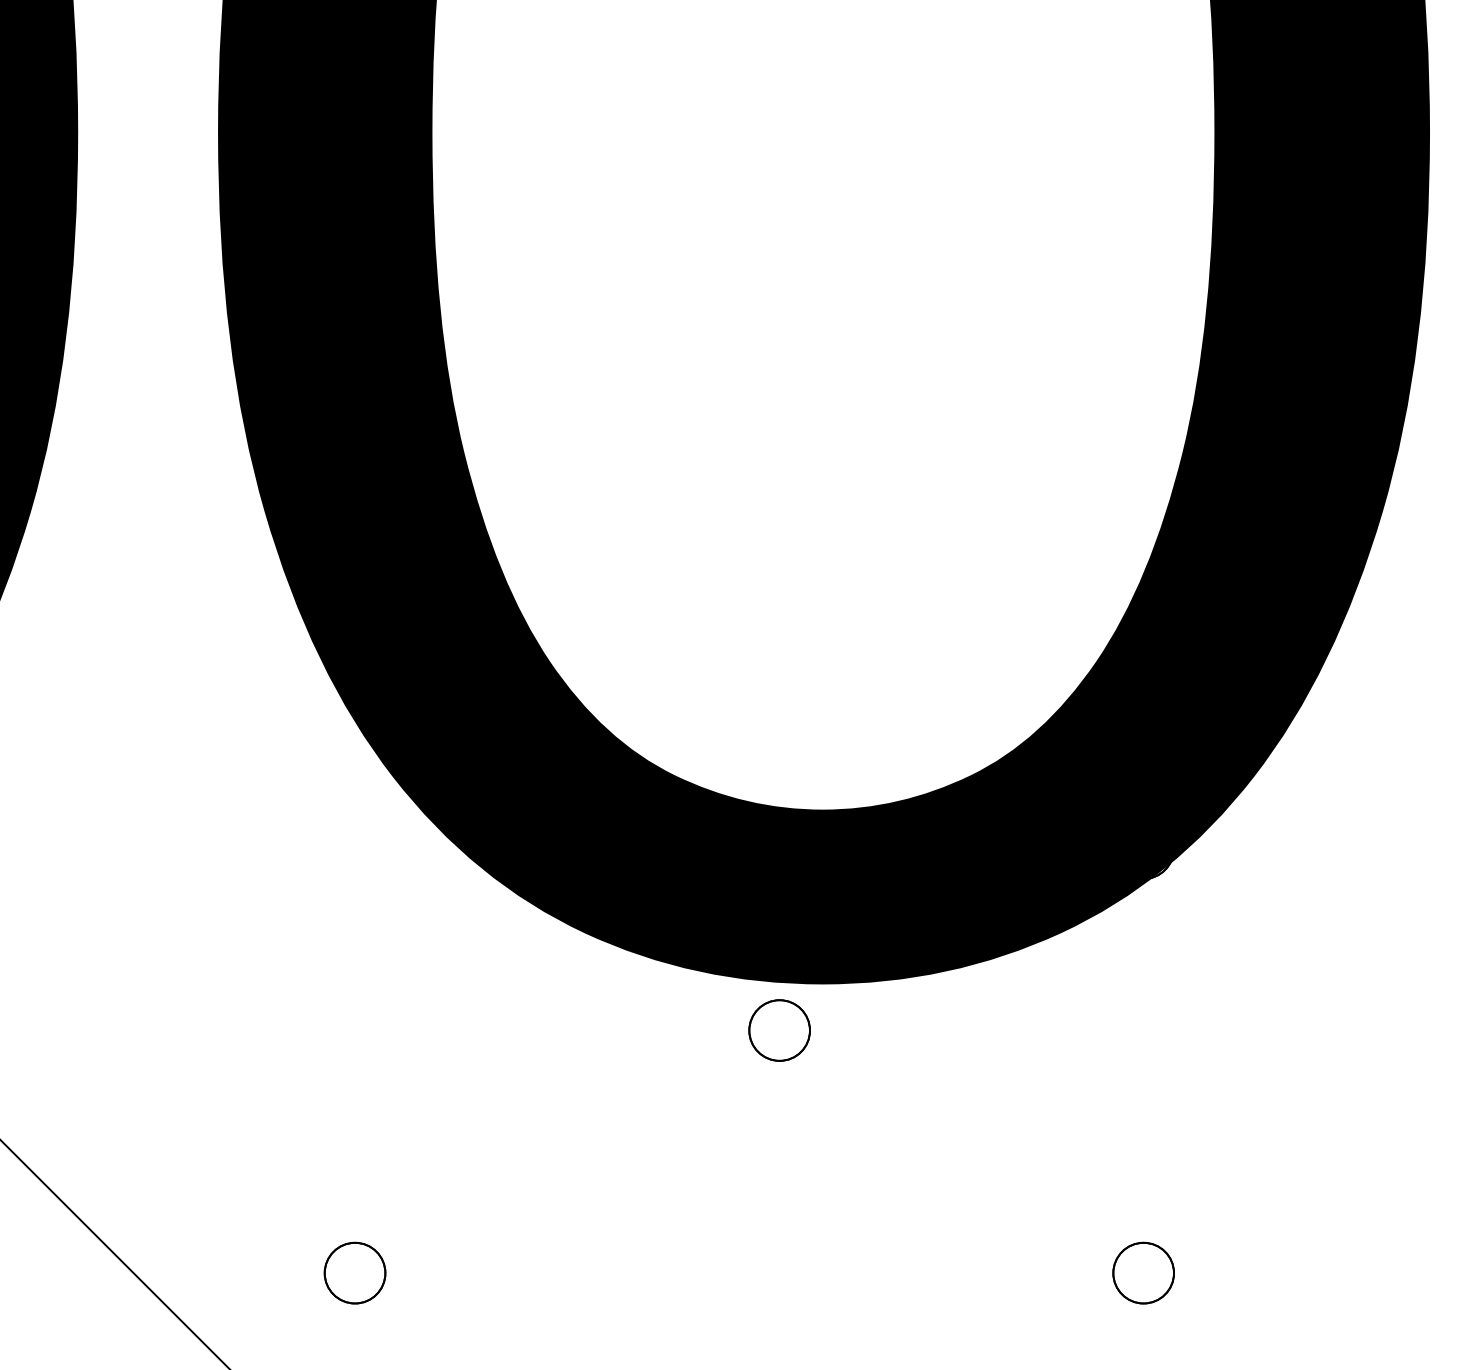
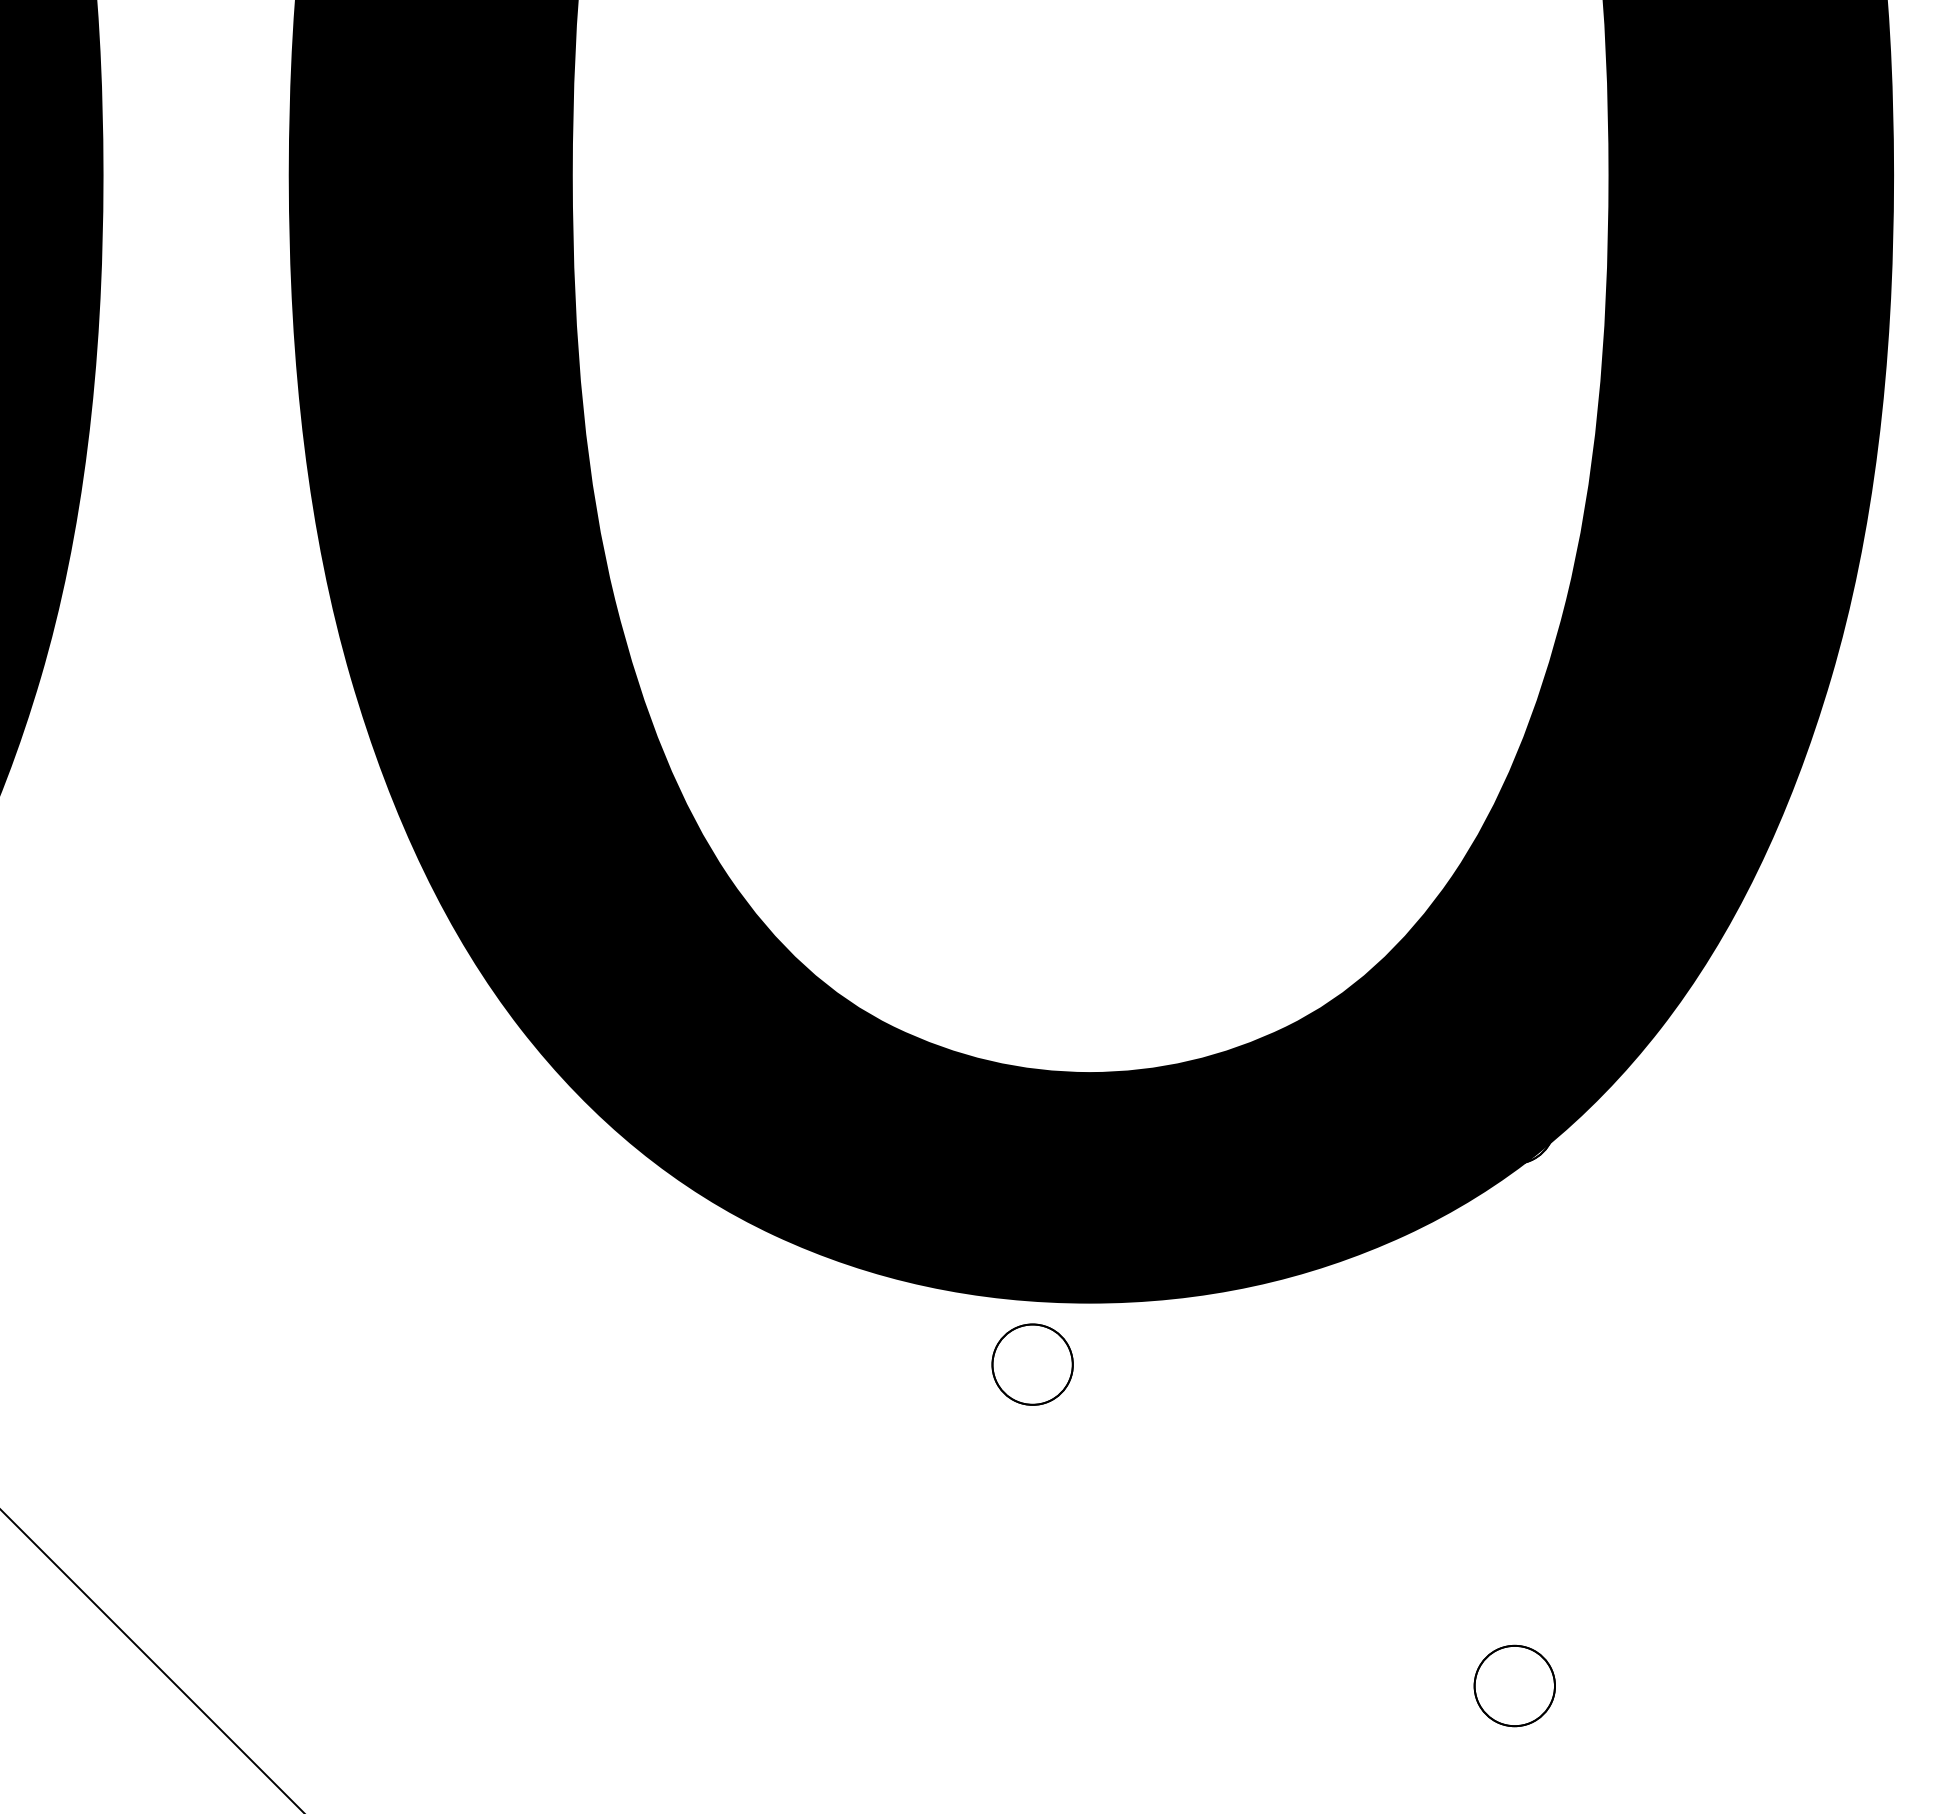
part: (355, 1272) -> (470, 1685), removed

